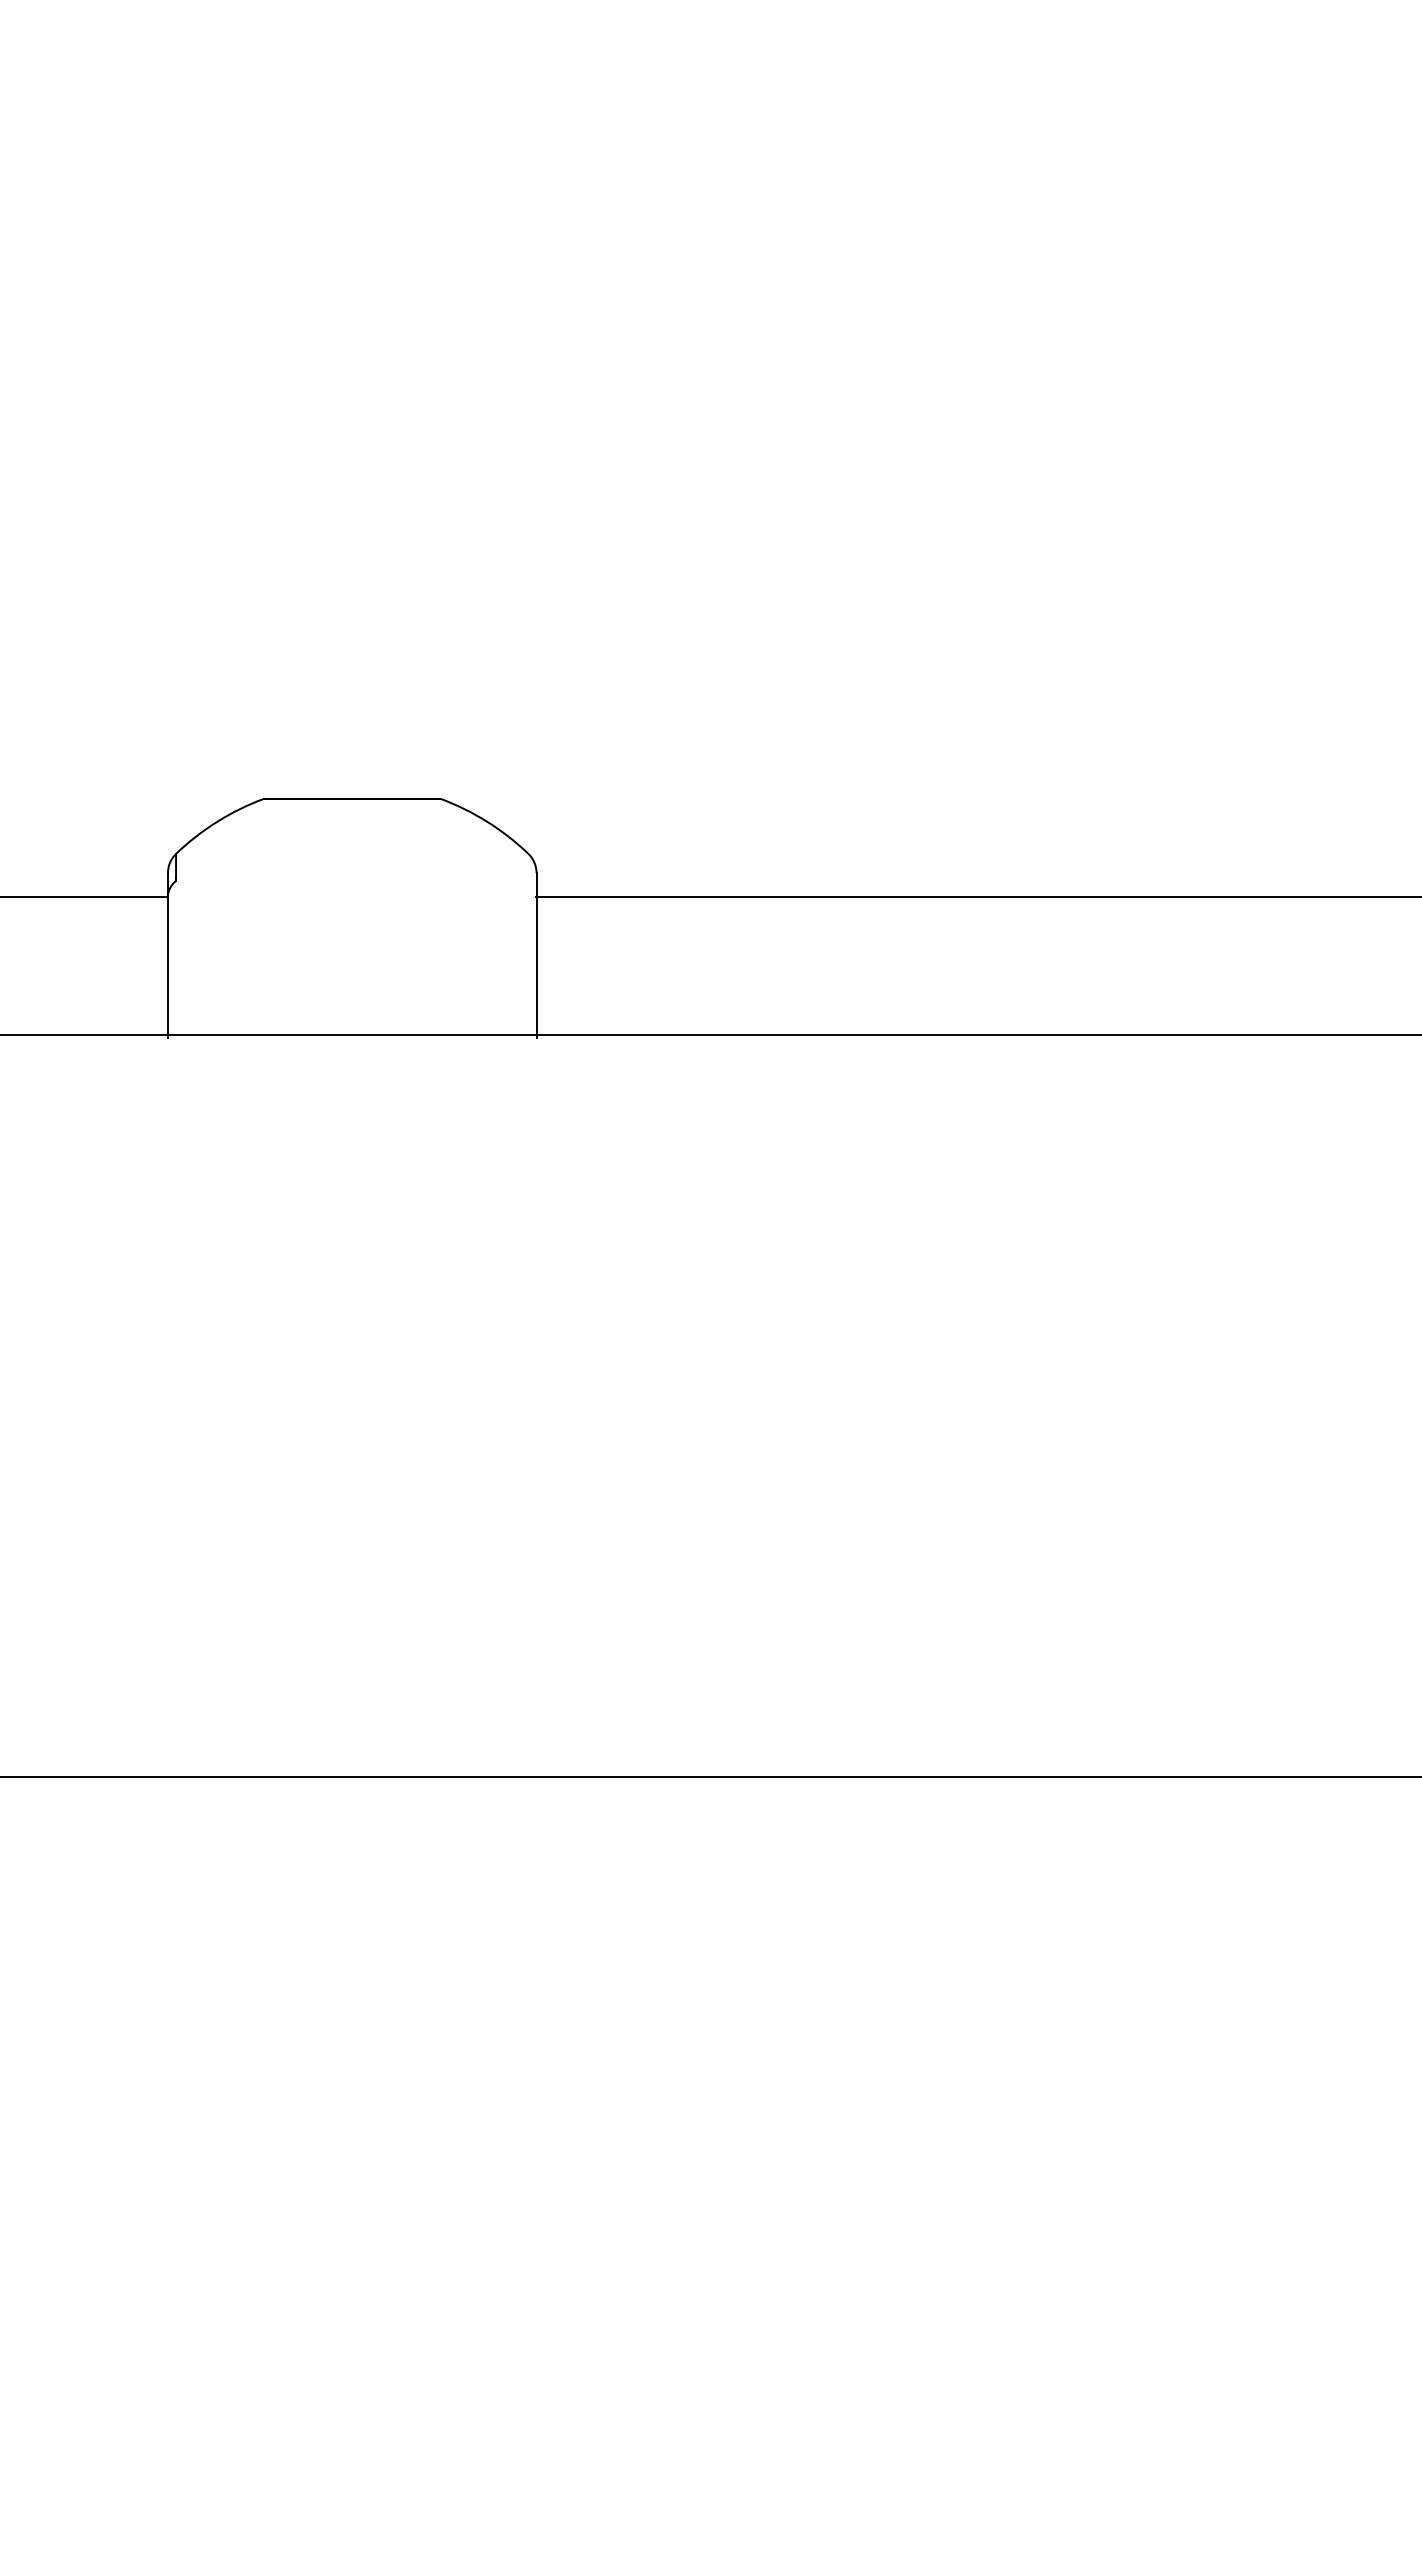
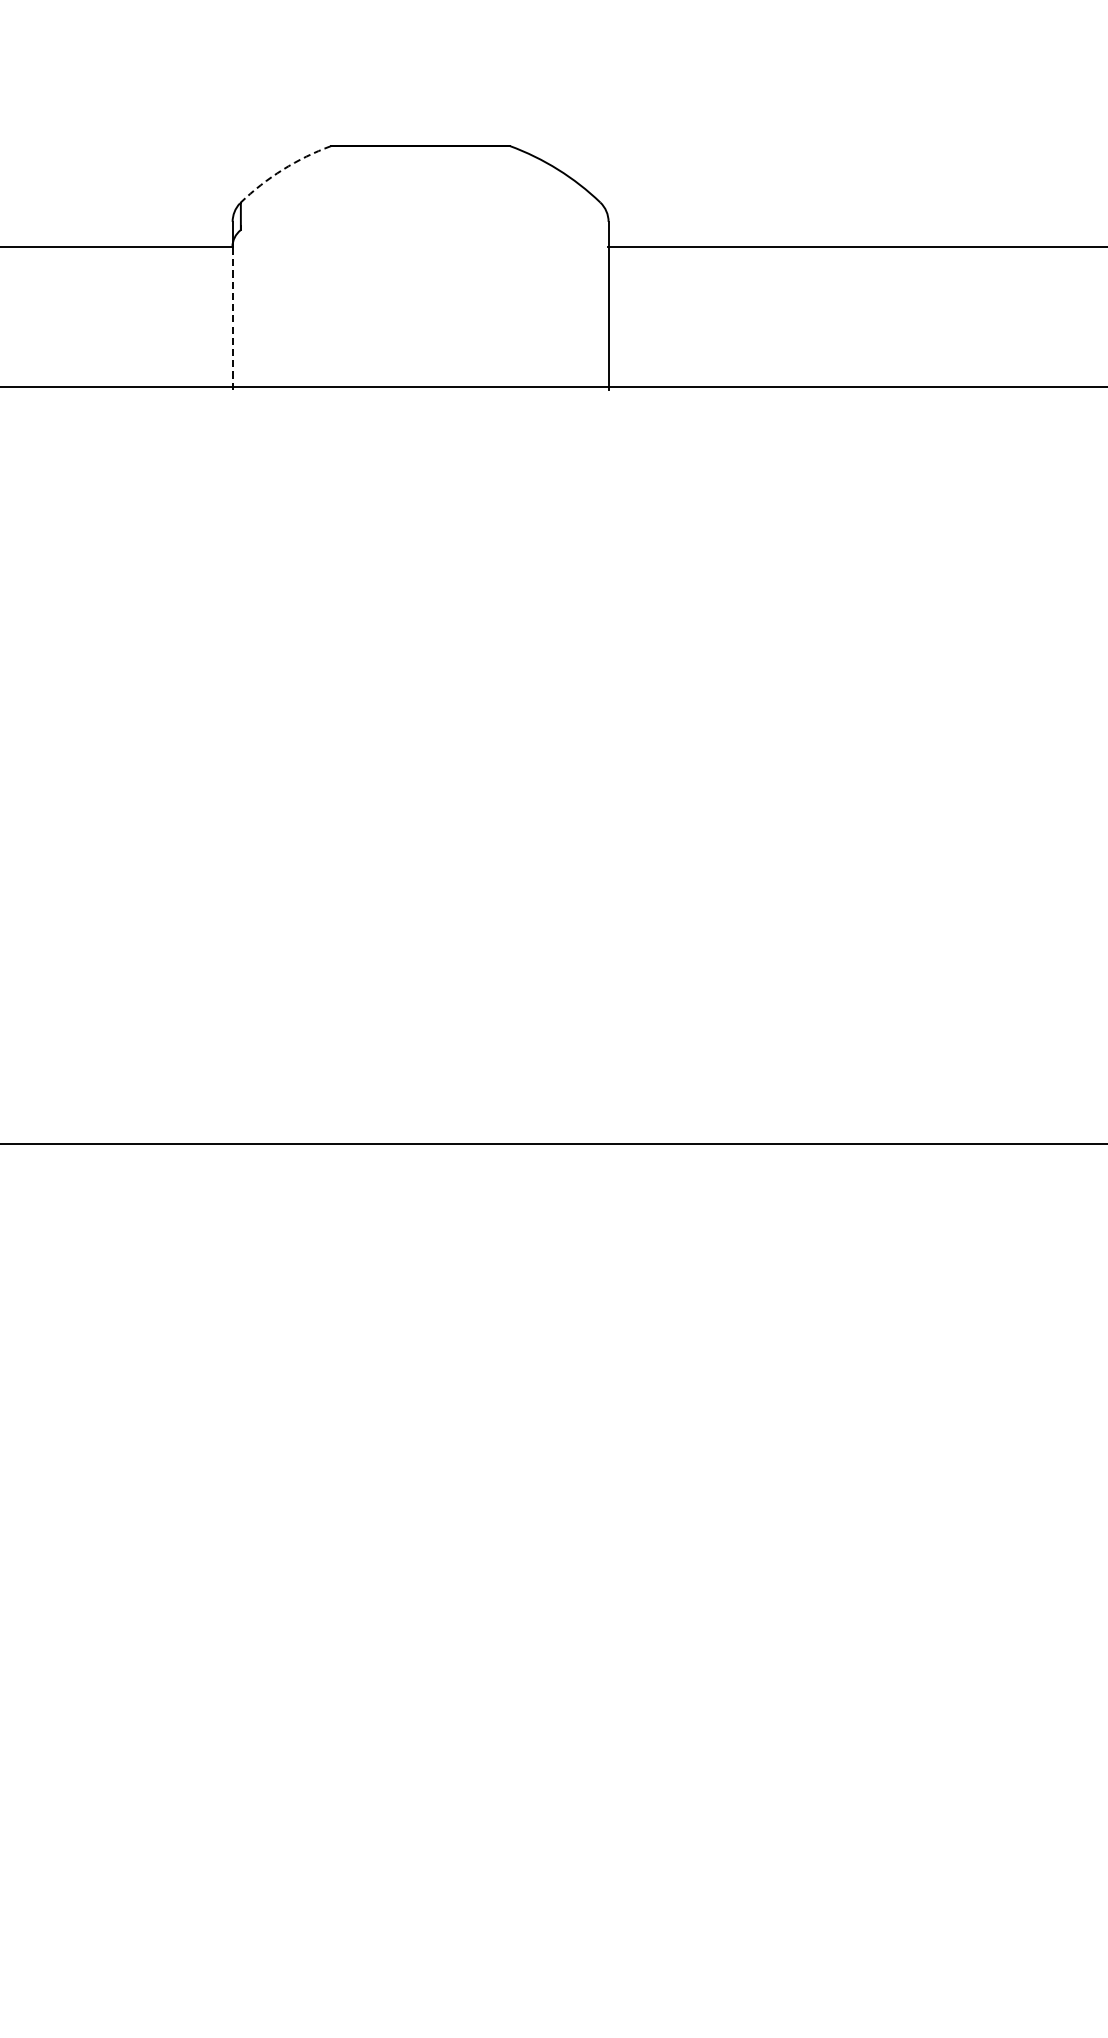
arc: (217, 821) -> (283, 169), solid -> dashed
line: (167, 966) -> (232, 317), solid -> dashed

